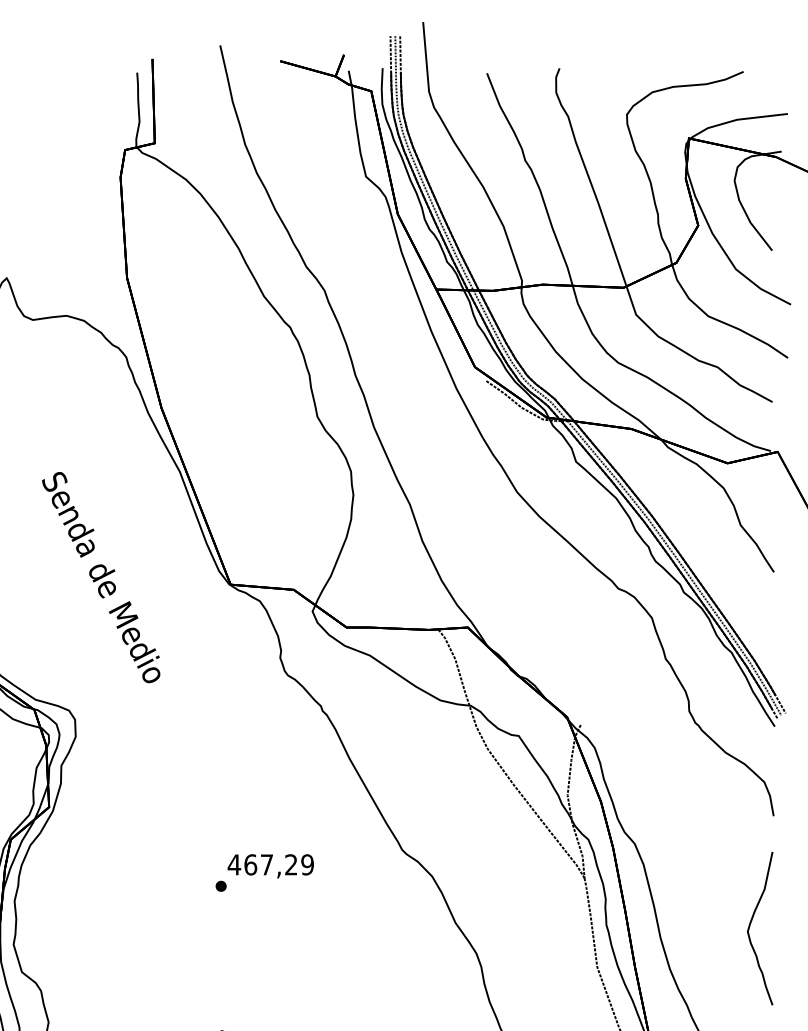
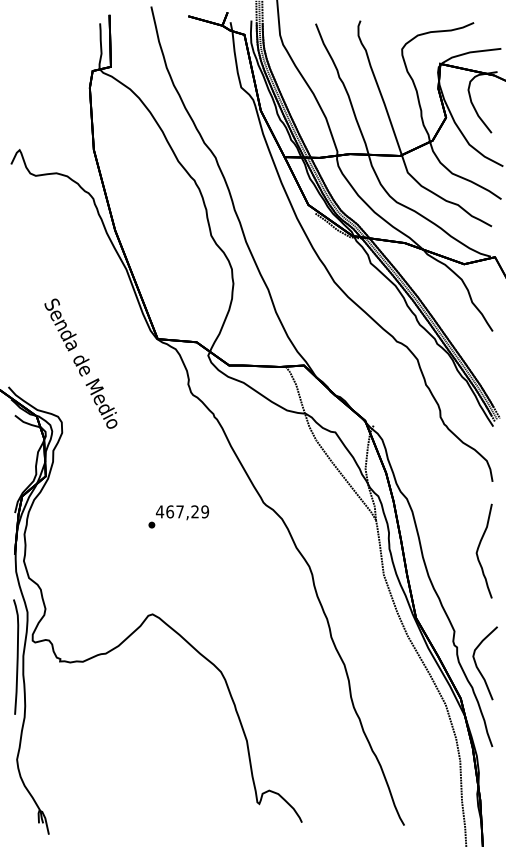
text: (100, 577) -> (80, 363), moved

